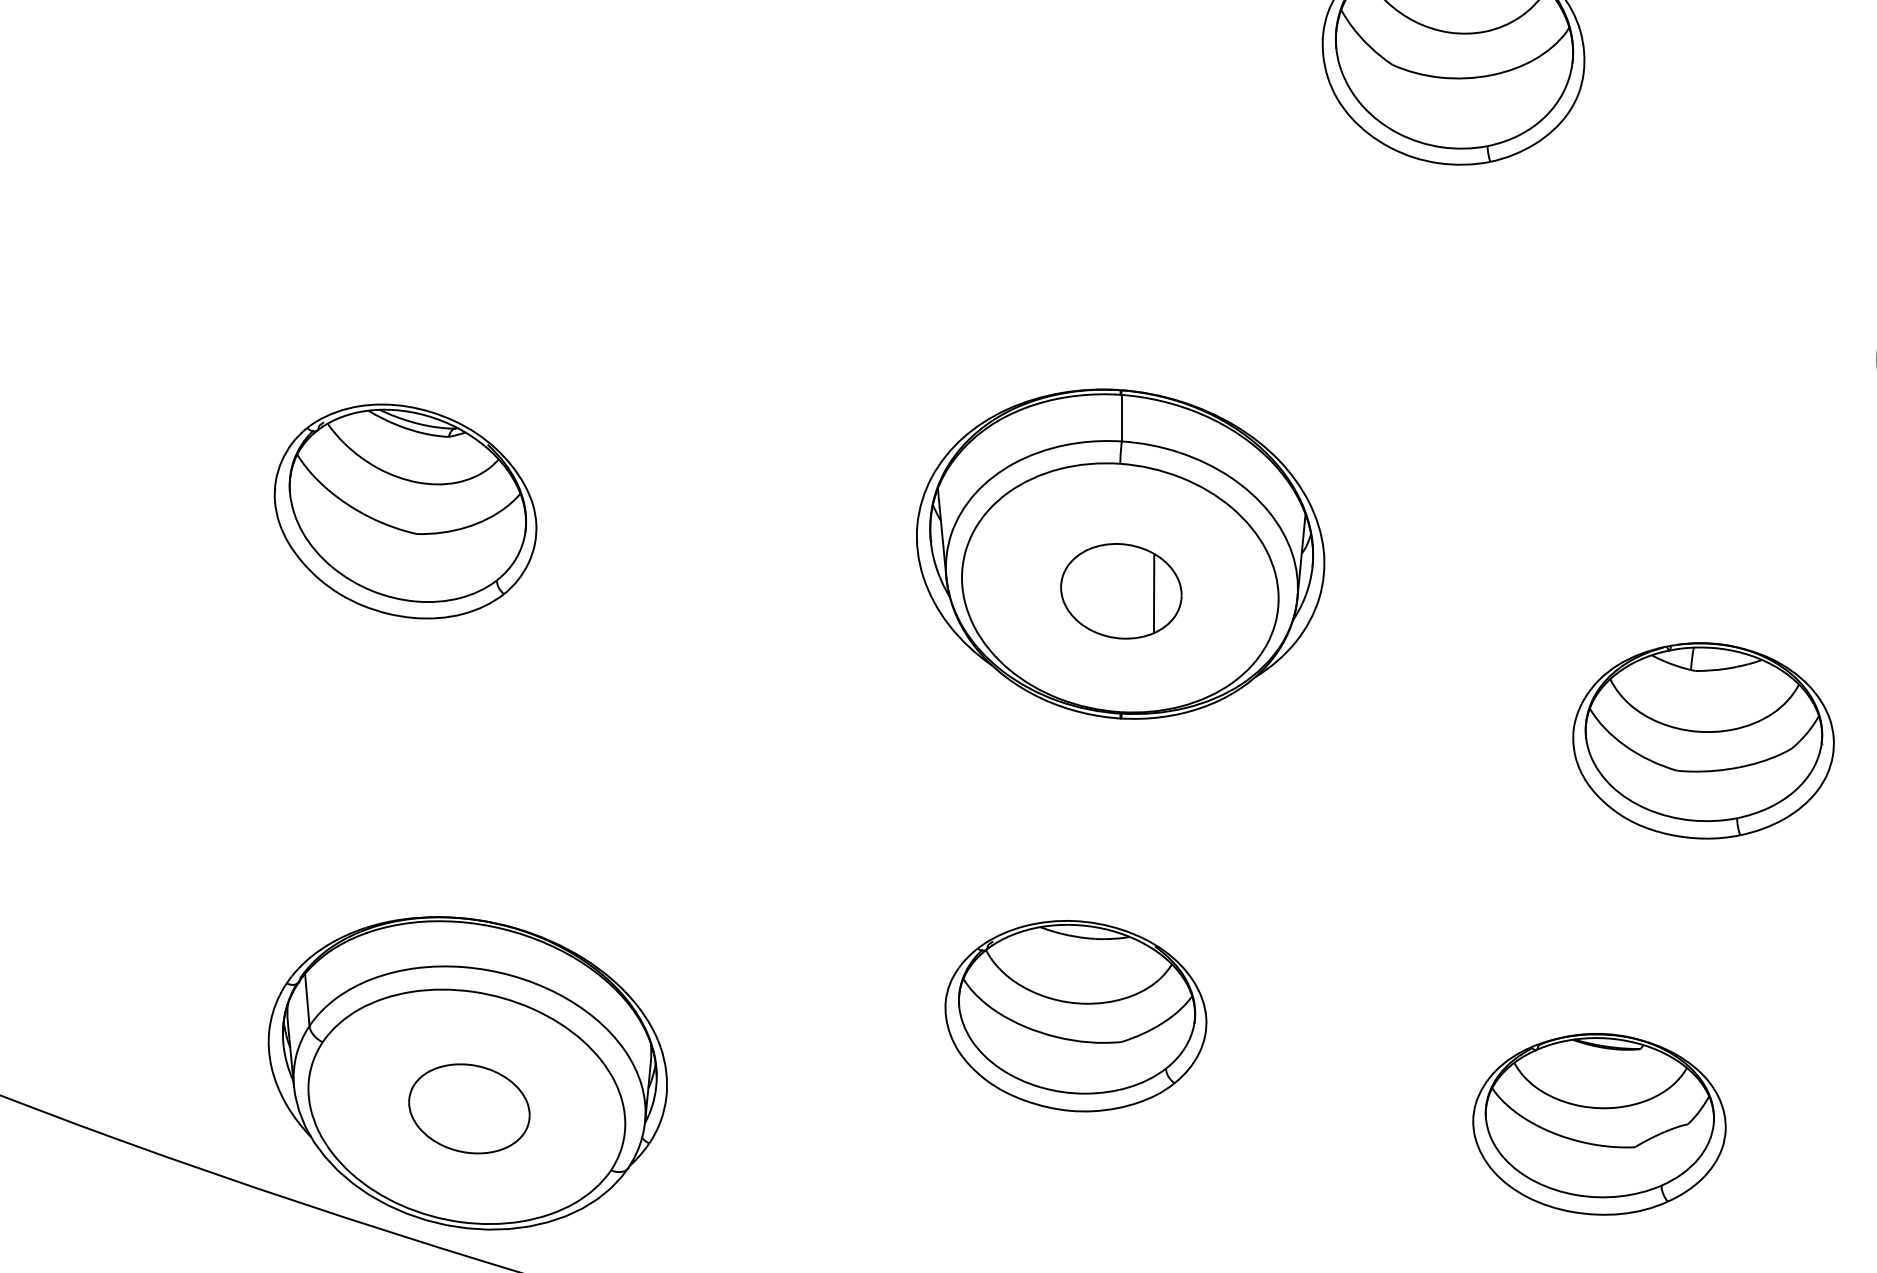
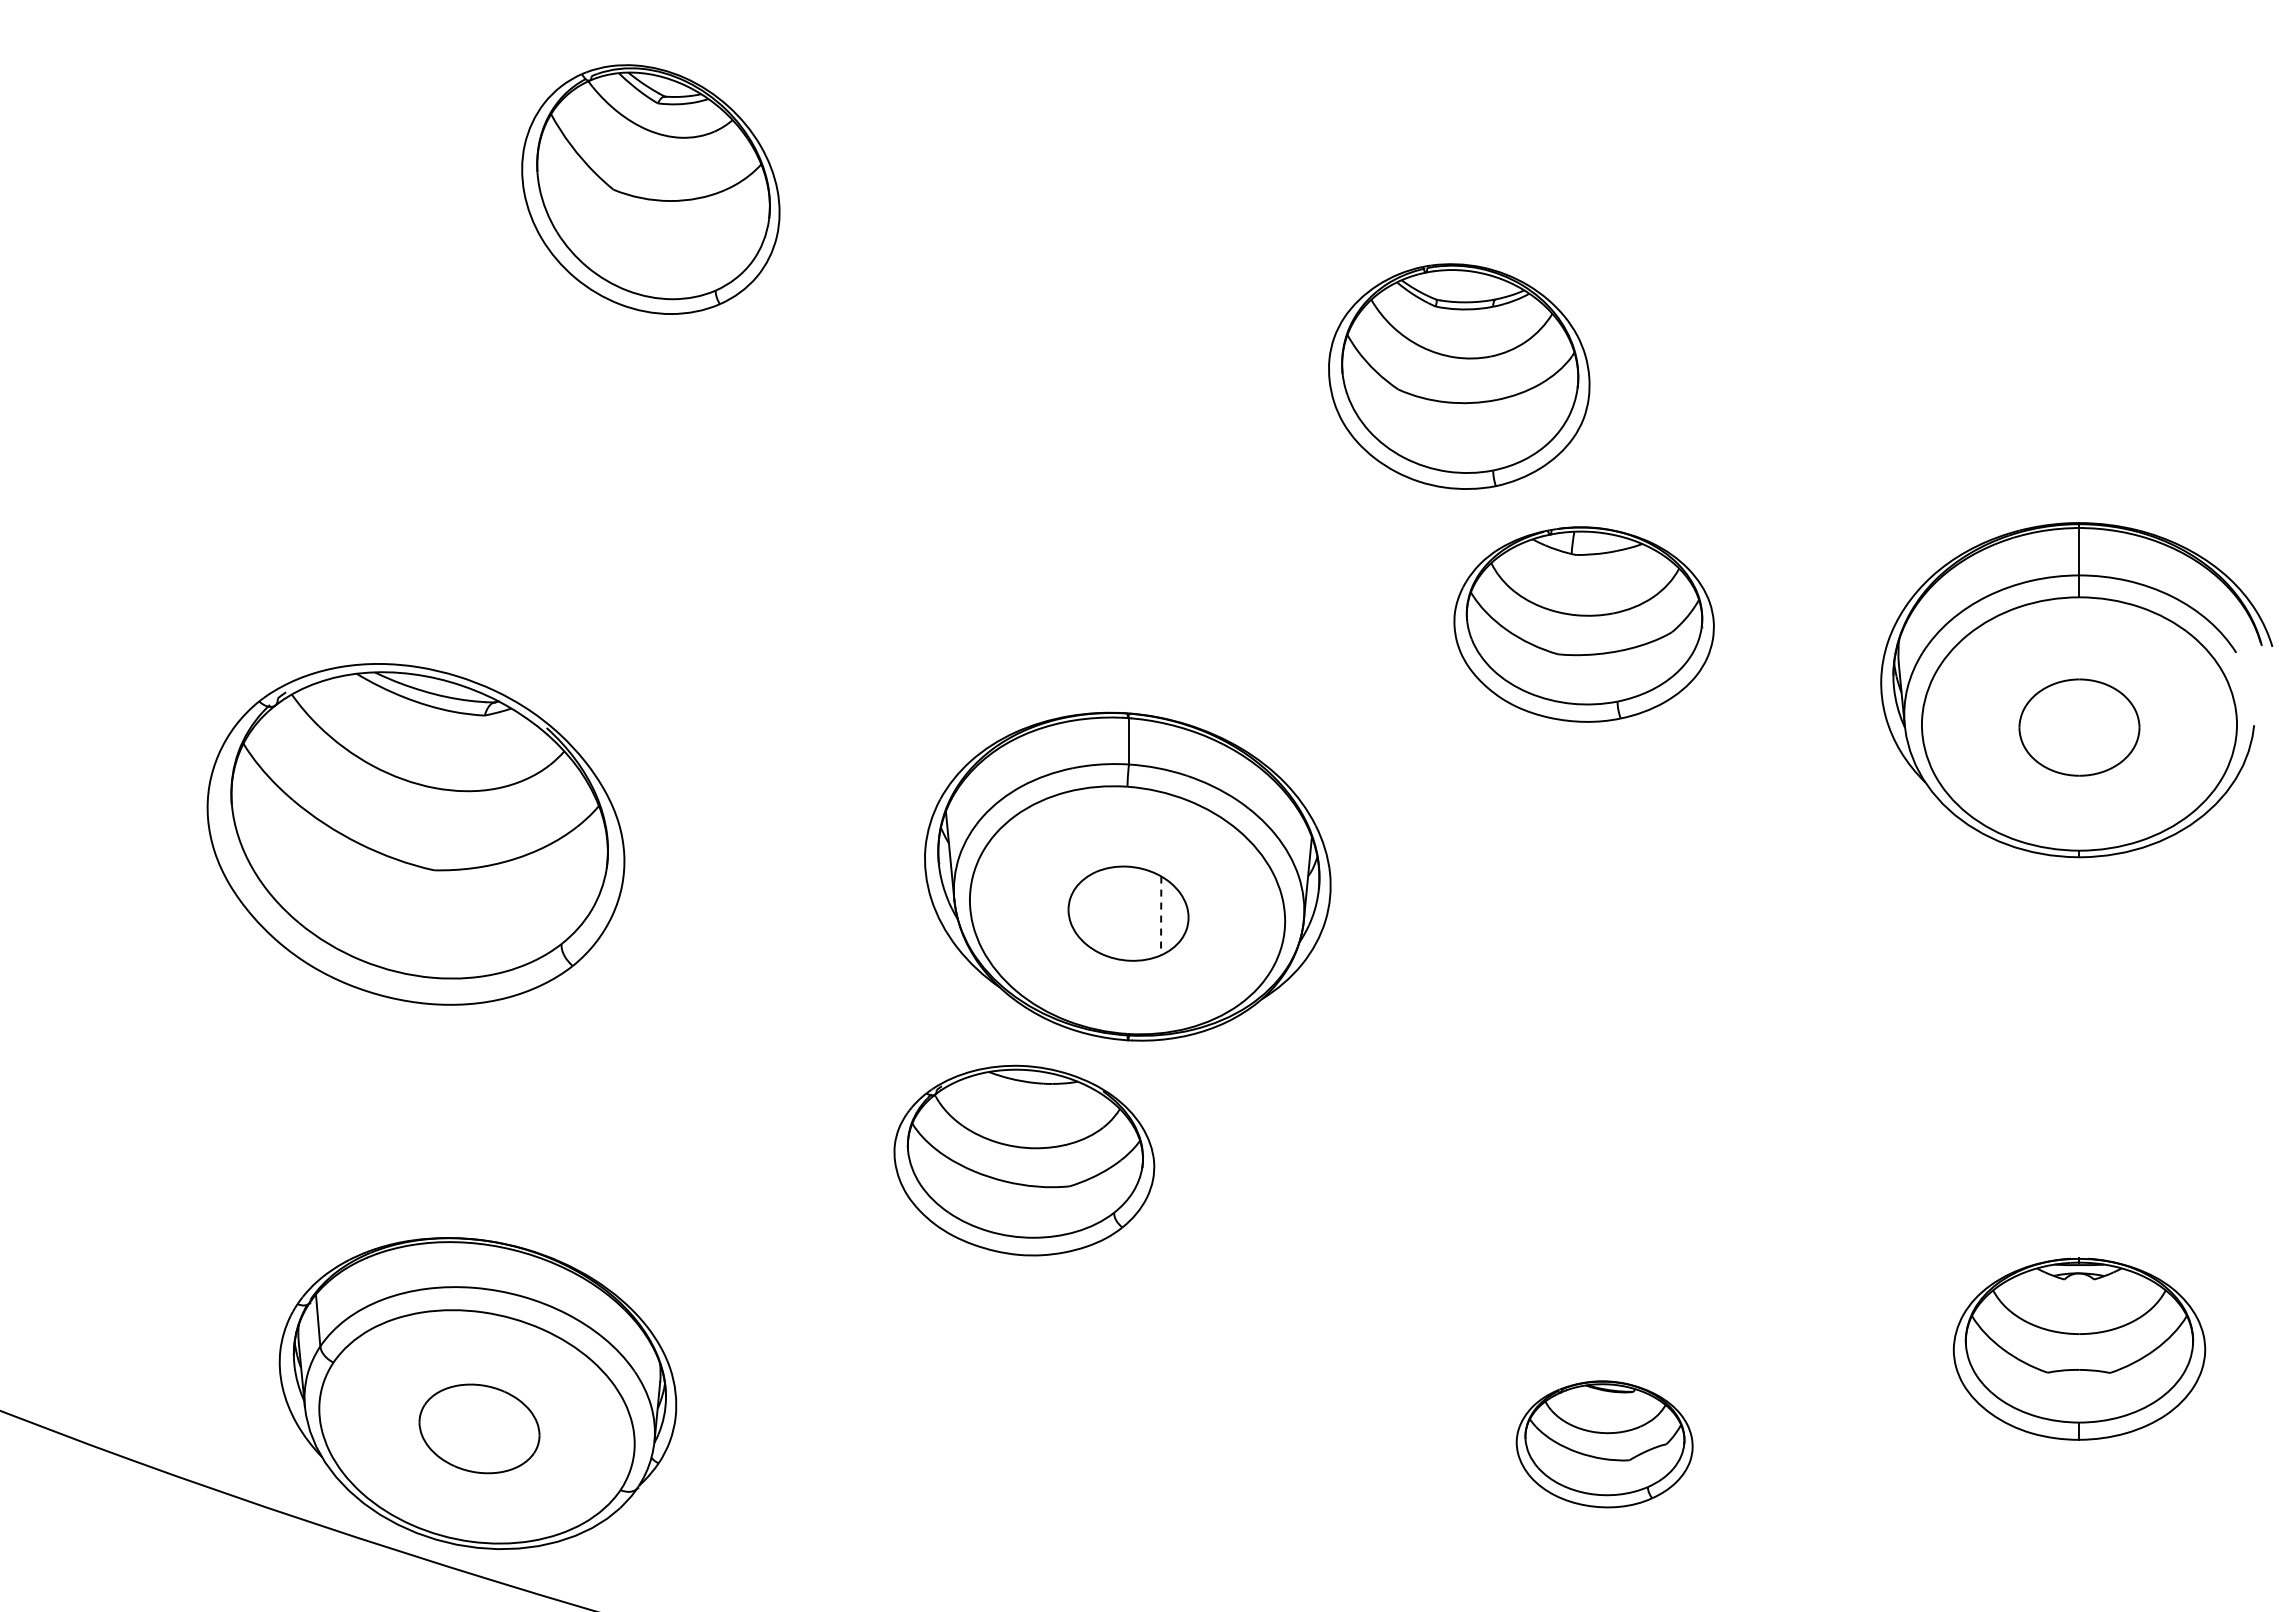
part: (405, 510) -> (415, 833), size x1.6
line: (1154, 594) -> (1161, 916), solid -> dashed
part: (1702, 740) -> (1583, 624), moved
part: (1076, 1016) -> (1024, 1160), moved
part: (1599, 1124) -> (1604, 1444), size x0.7

